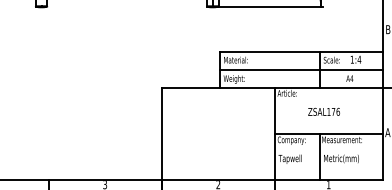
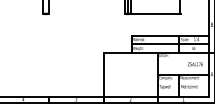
text: (324, 112) -> (195, 64), moved

